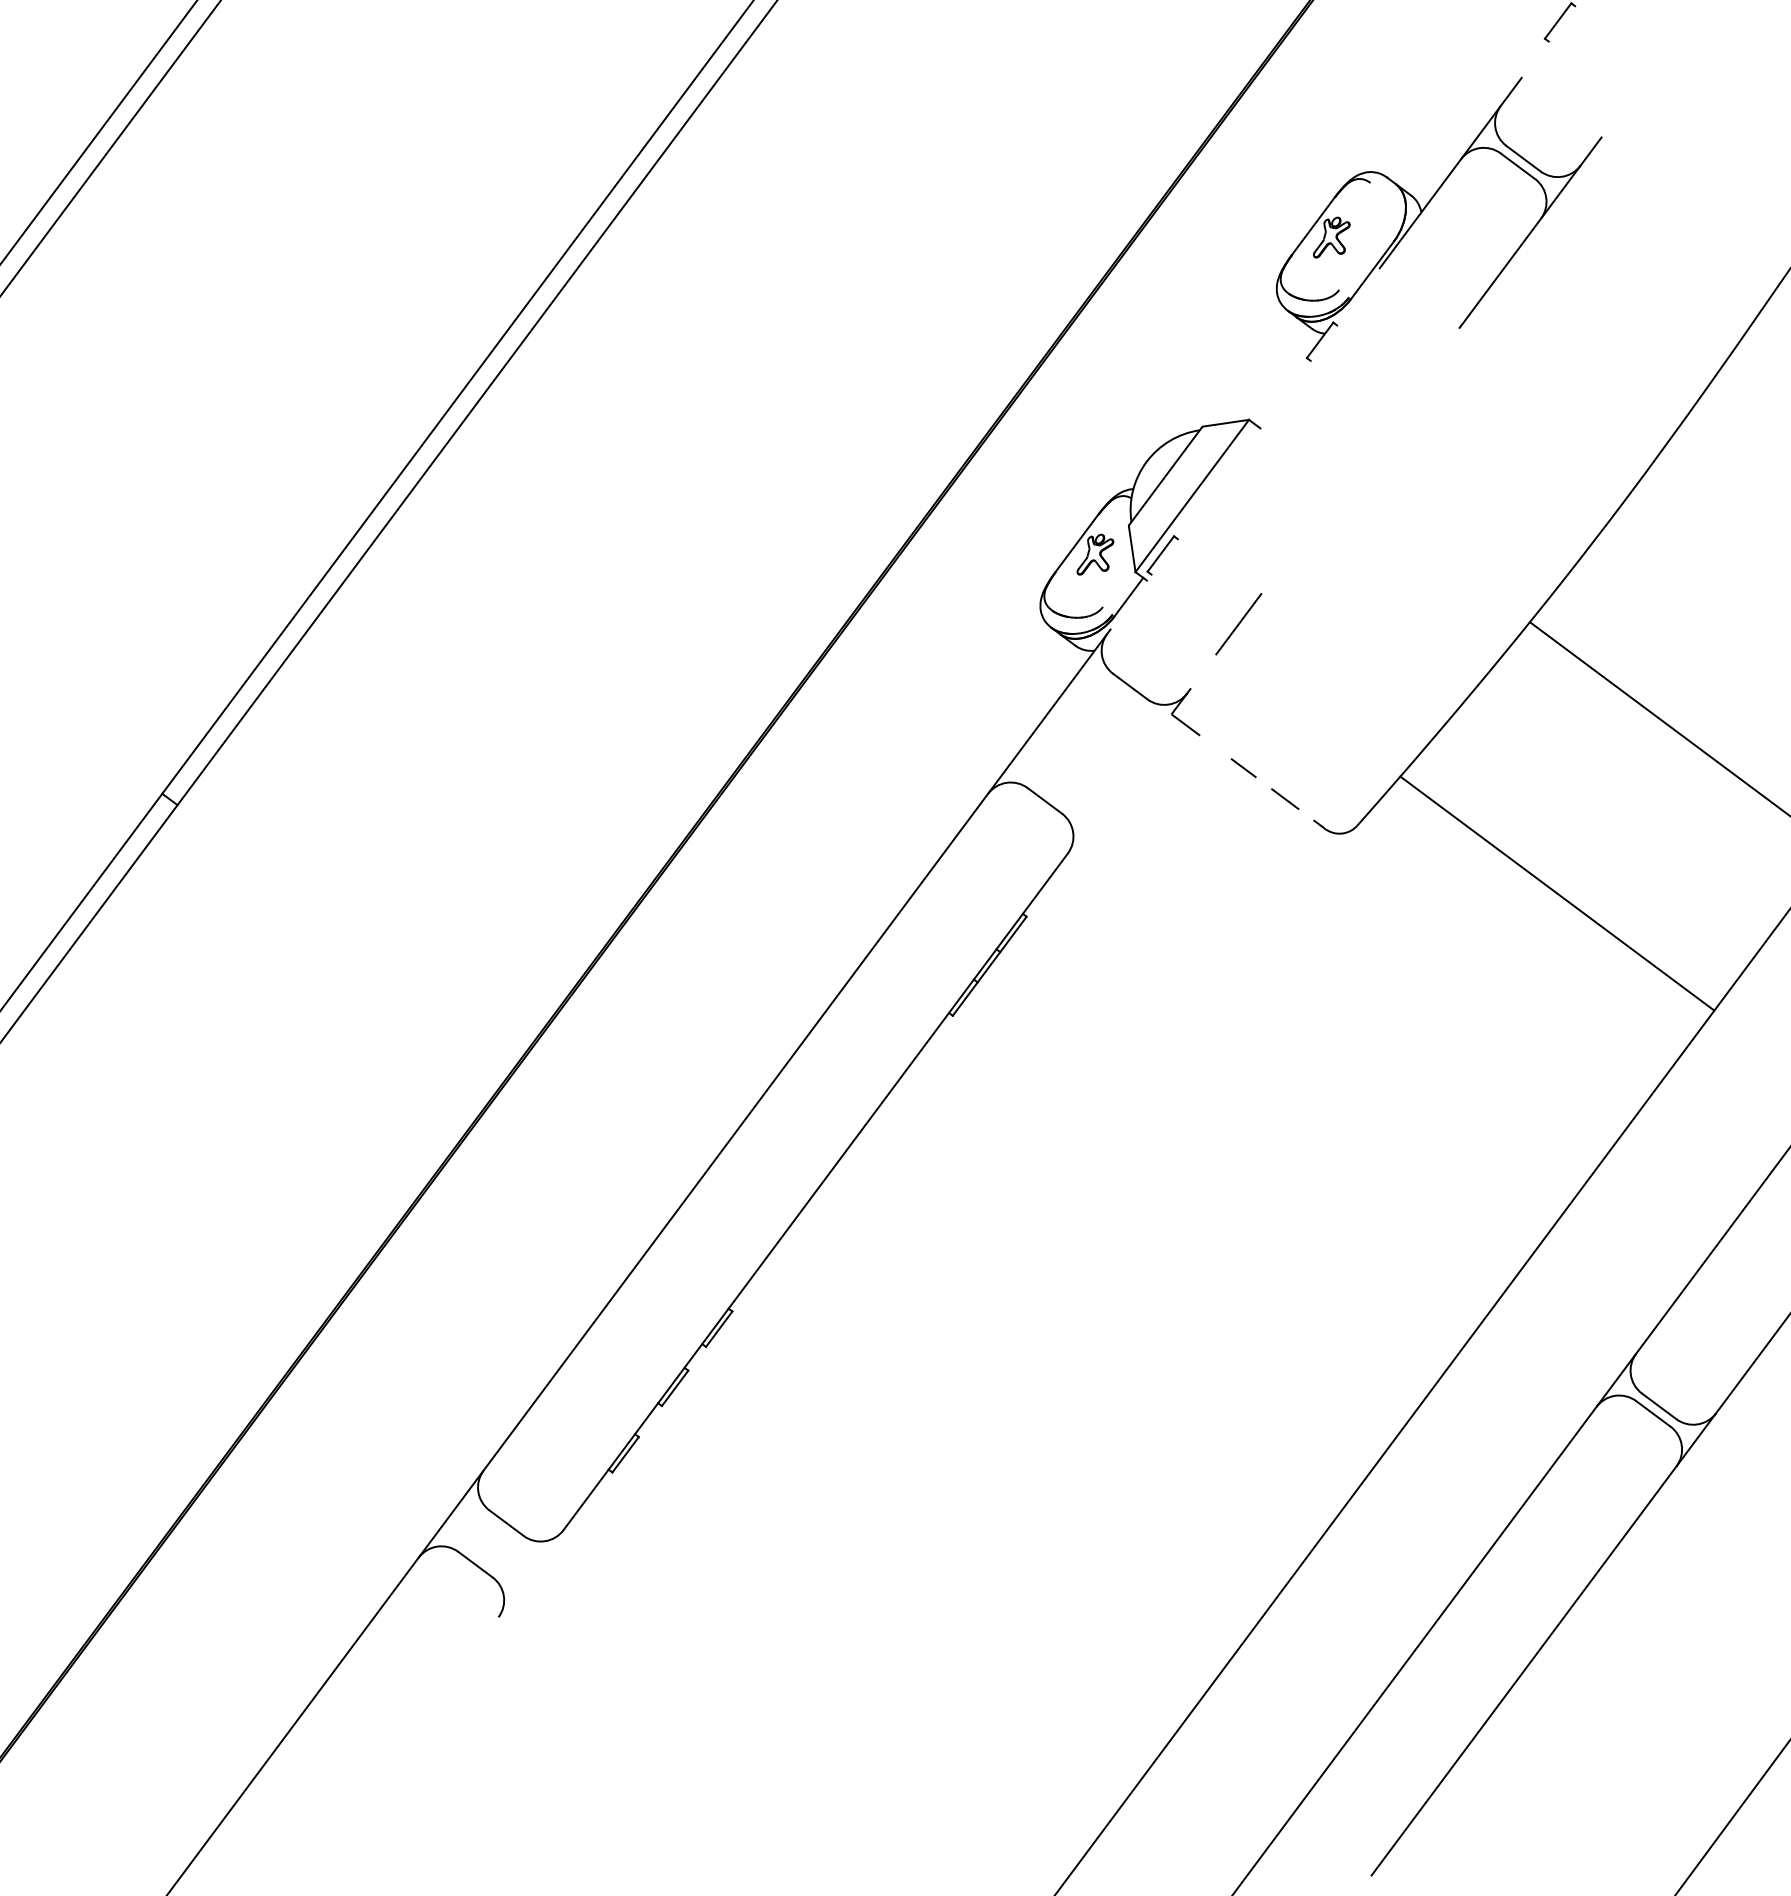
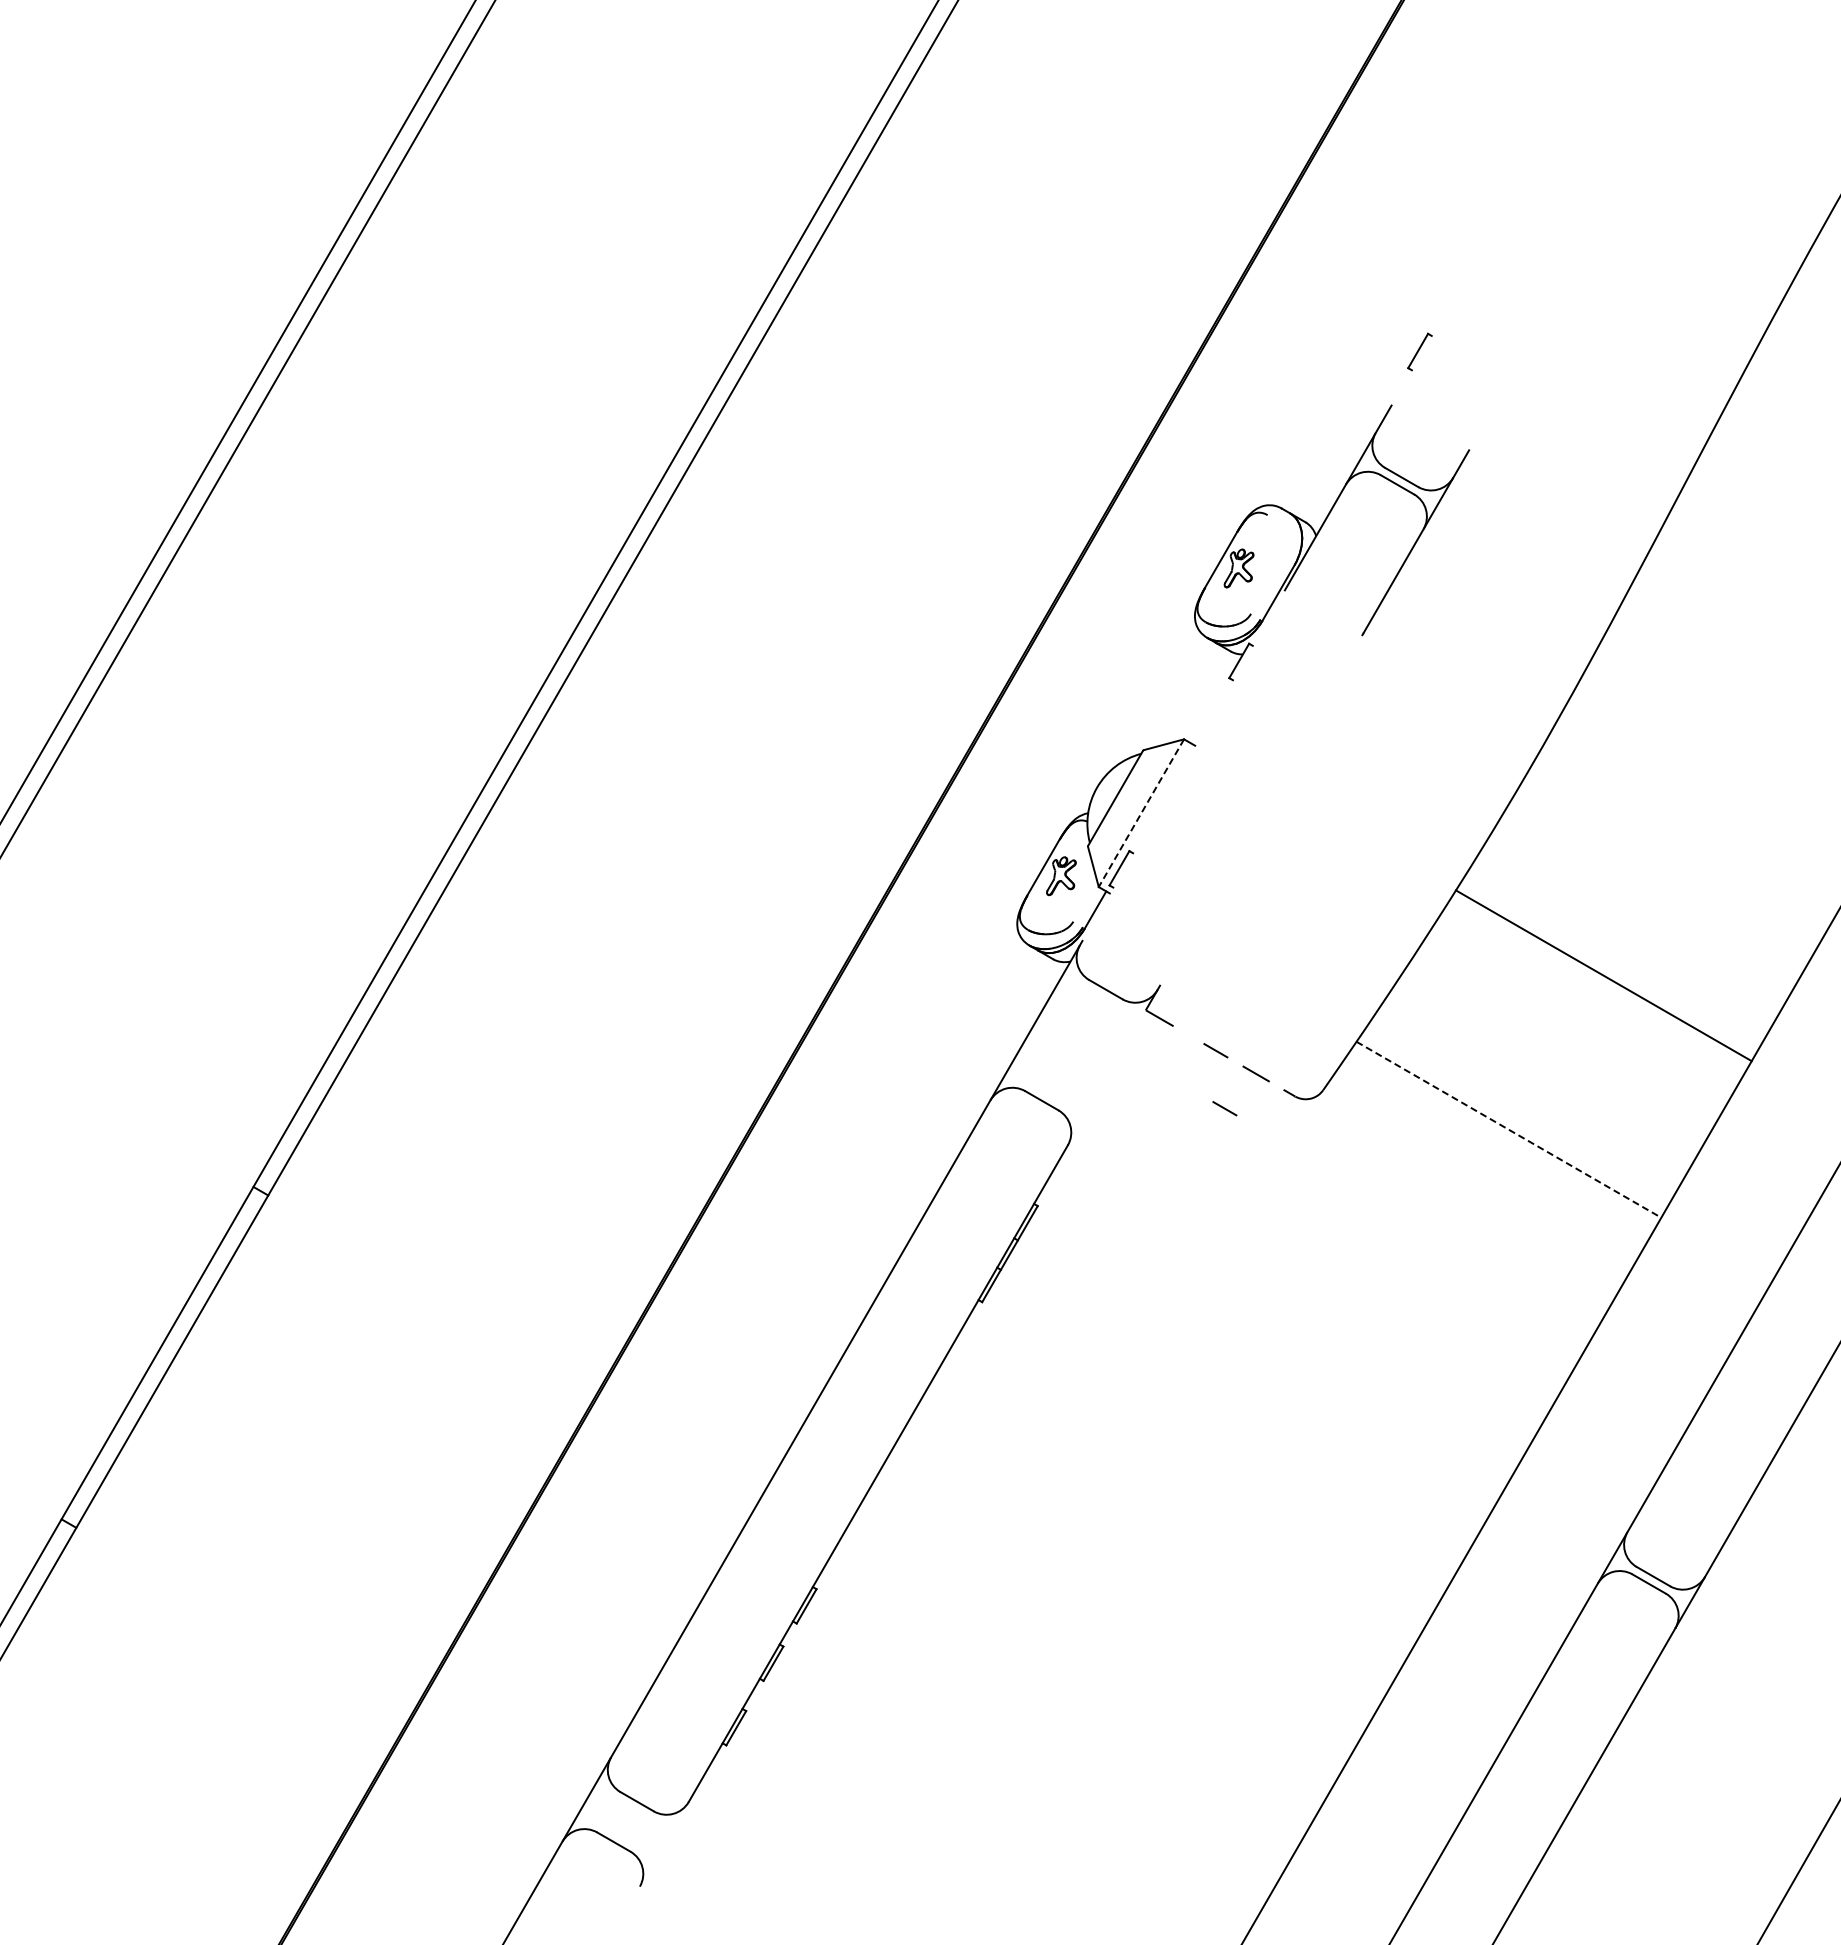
line: (1192, 496) -> (1141, 813), solid -> dashed
line: (1238, 623) -> (1196, 922), removed
line: (1245, 833) -> (1224, 1108), added
line: (1556, 893) -> (1508, 1129), solid -> dashed

